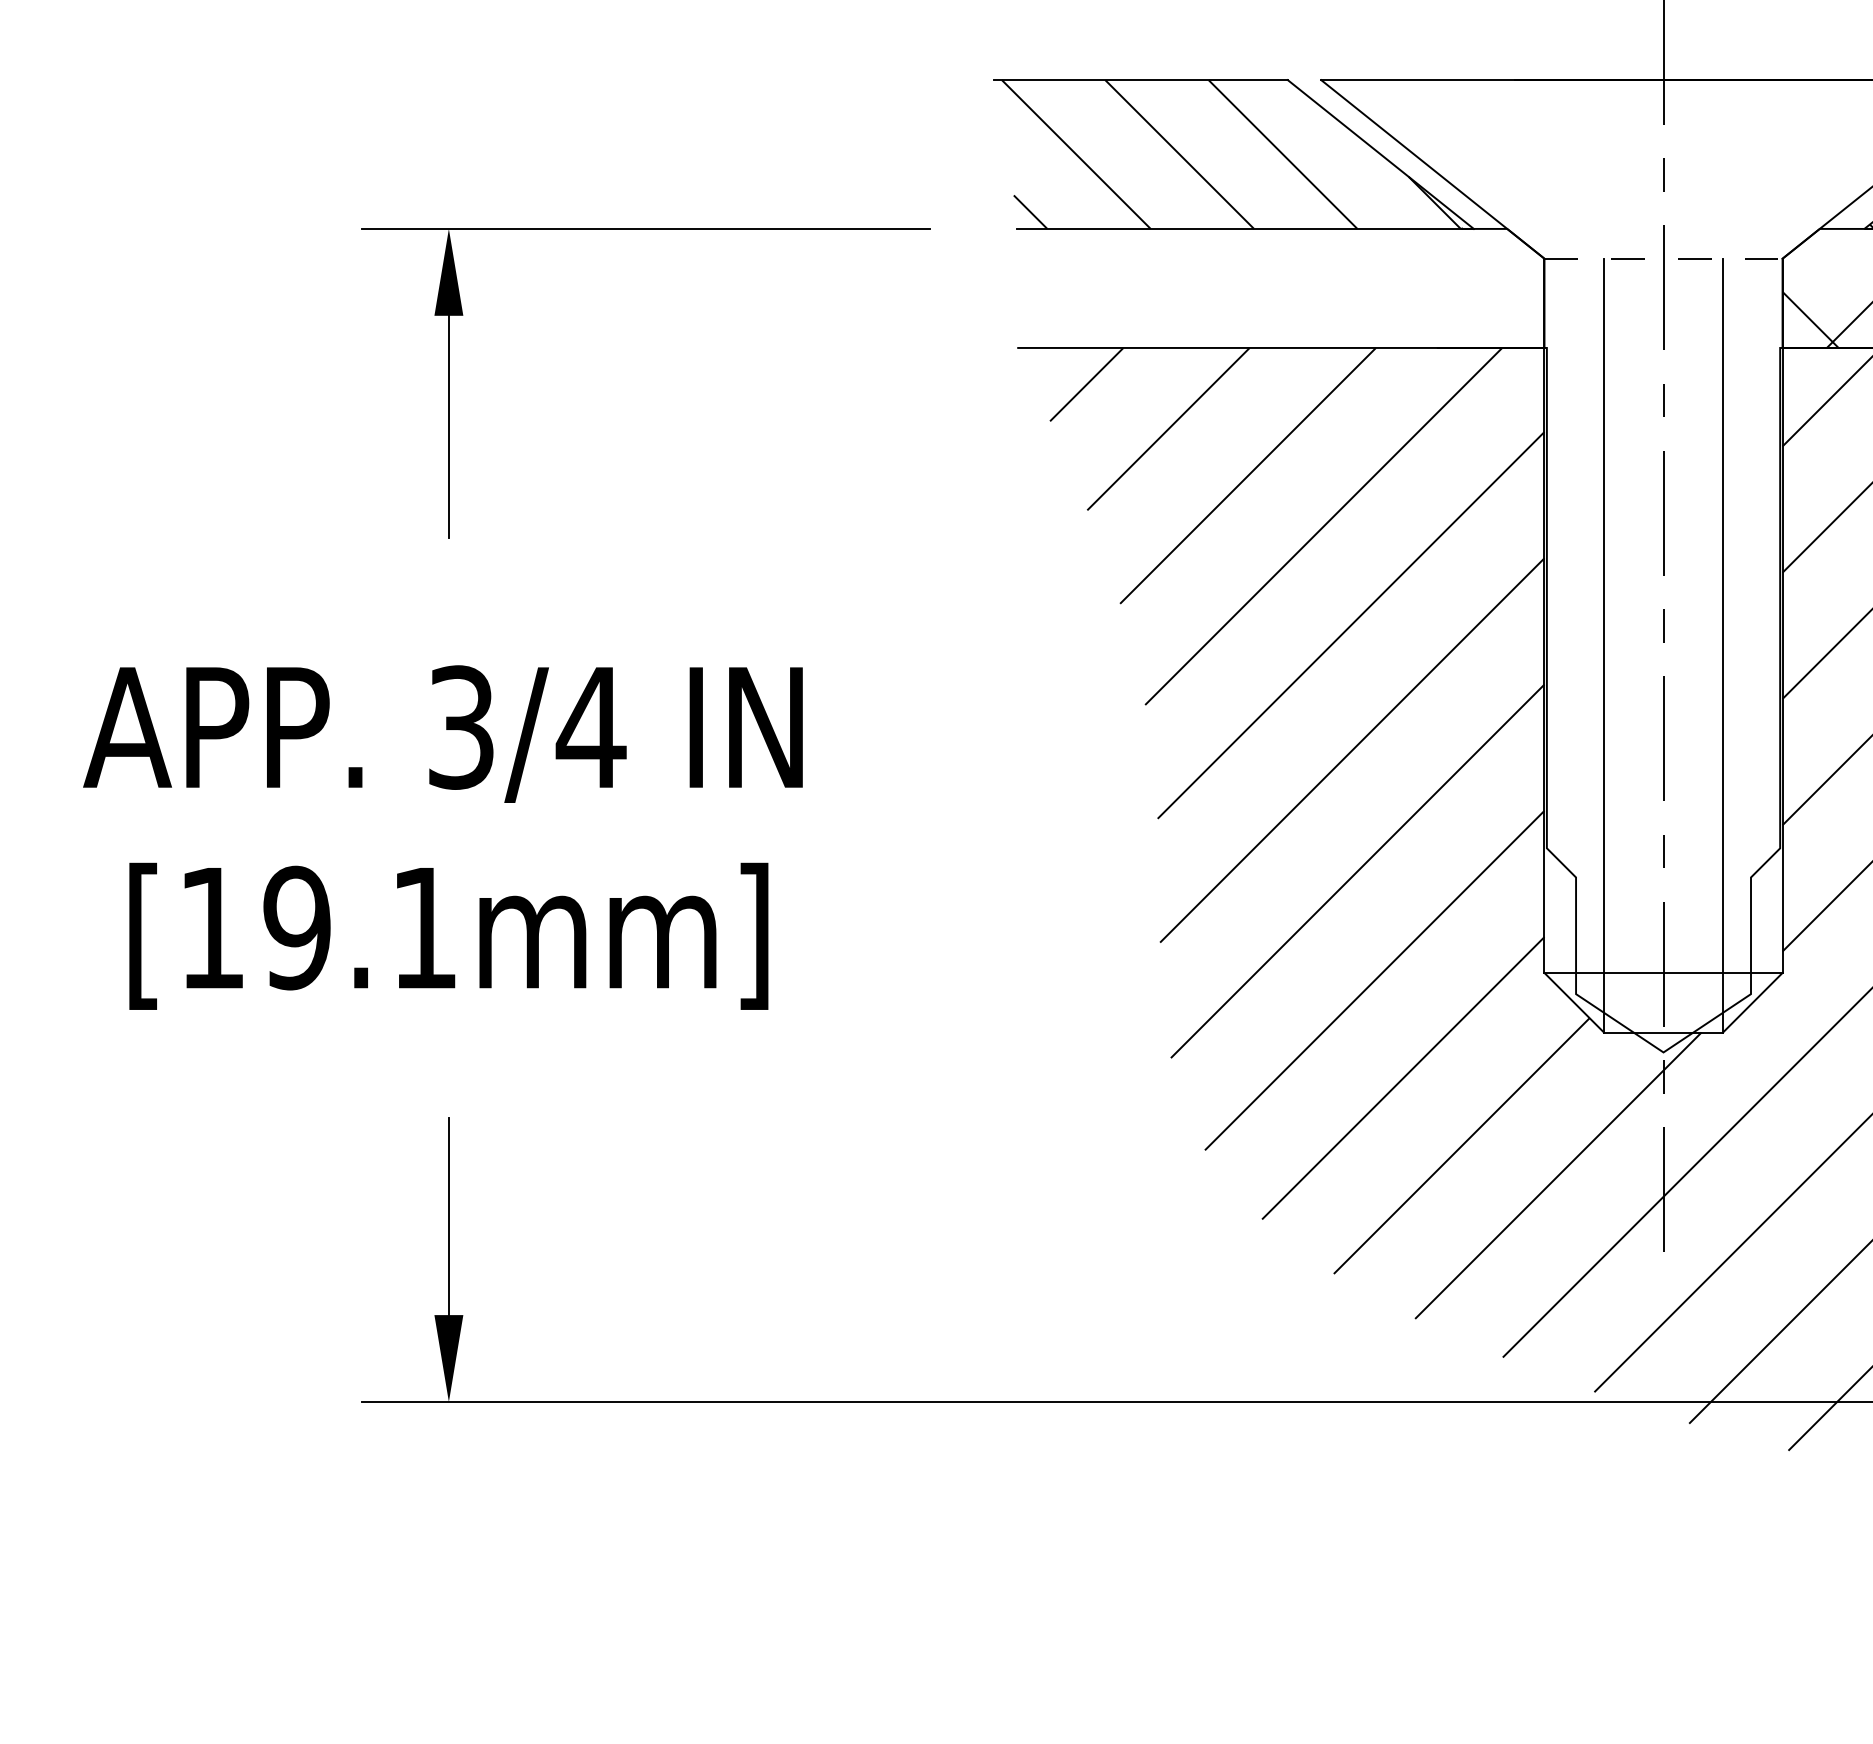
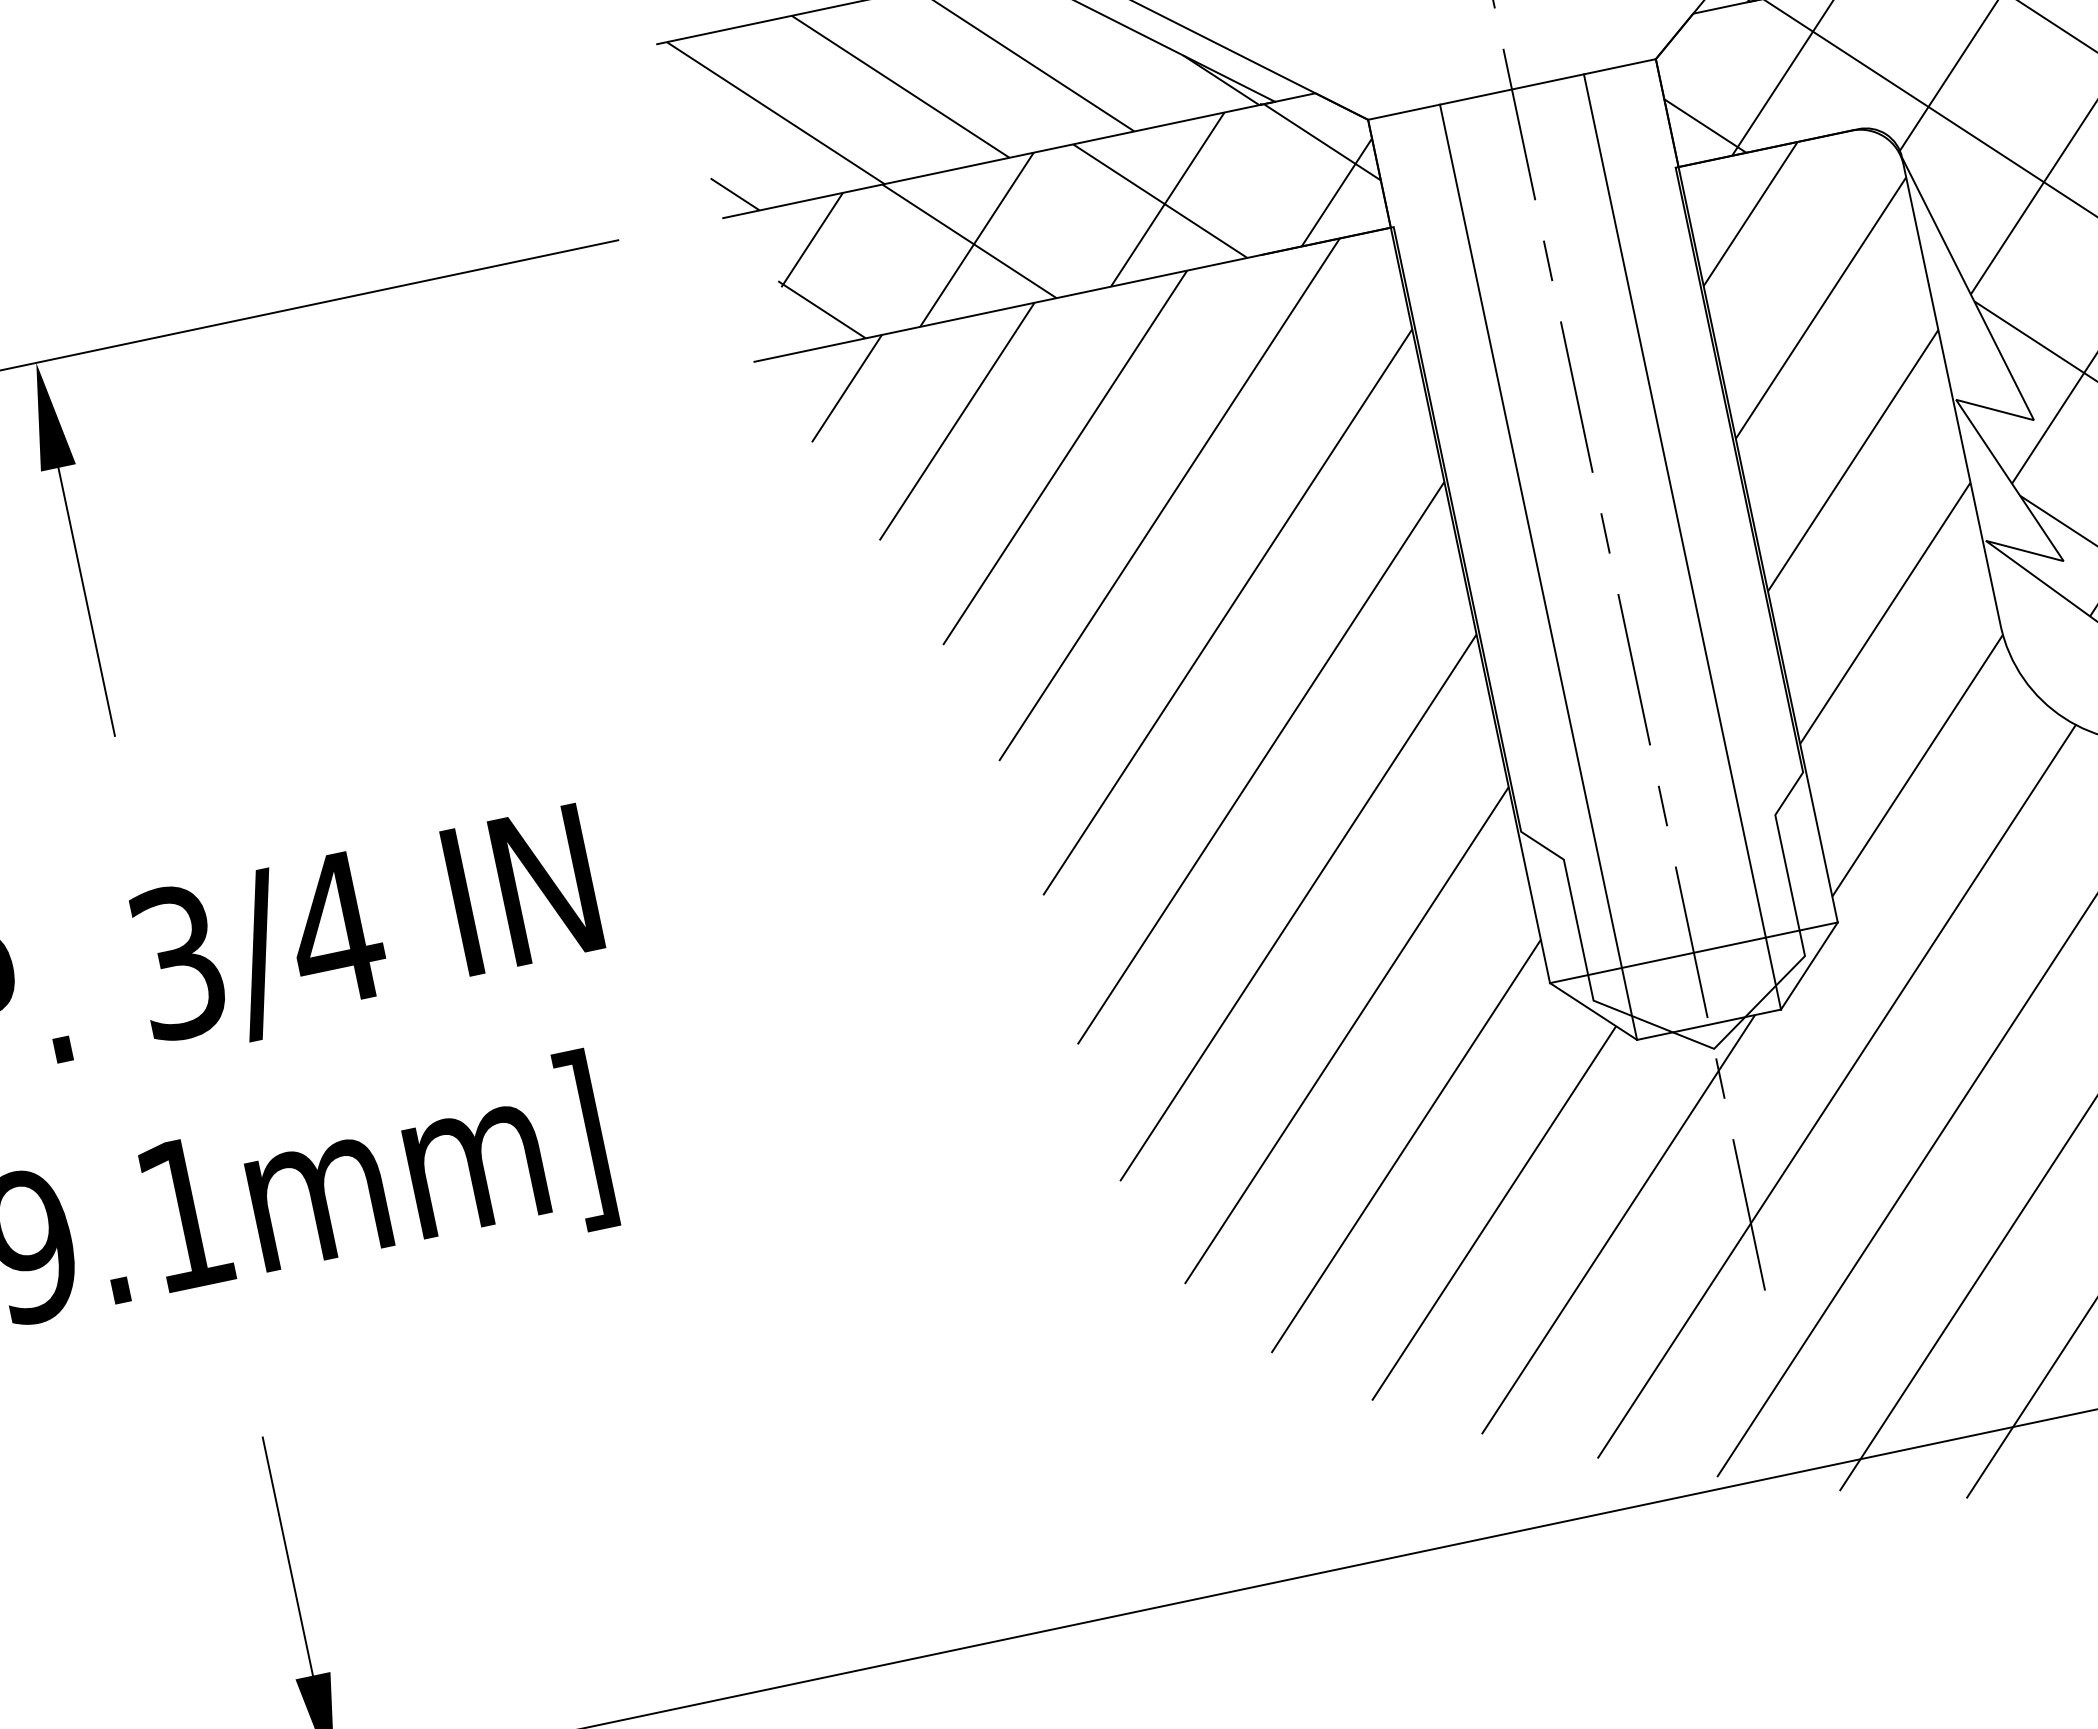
line: (1664, 258) -> (1513, 88), dashed -> solid
hatch: (1297, 287) -> (1076, 217), added

